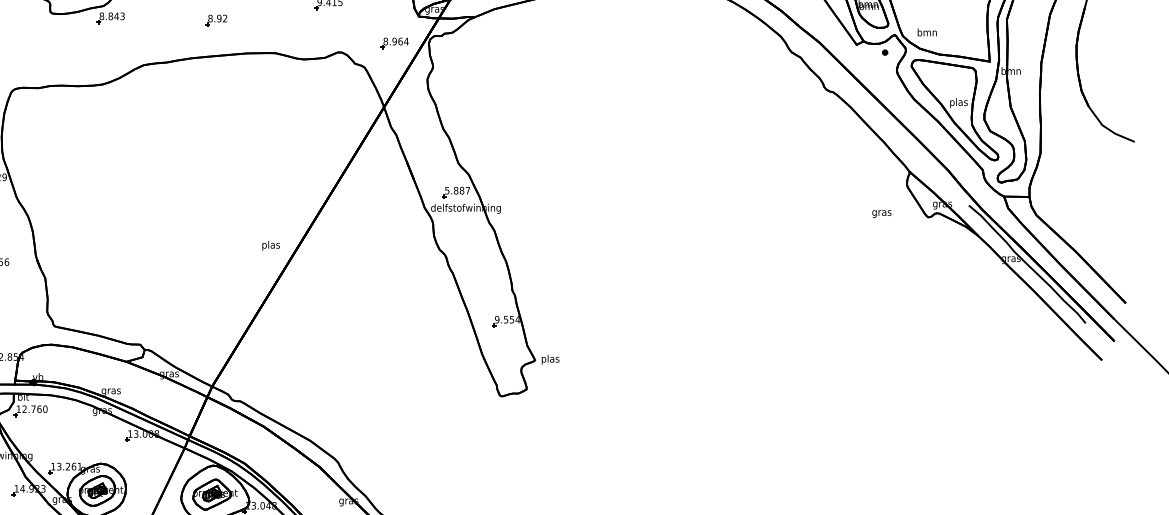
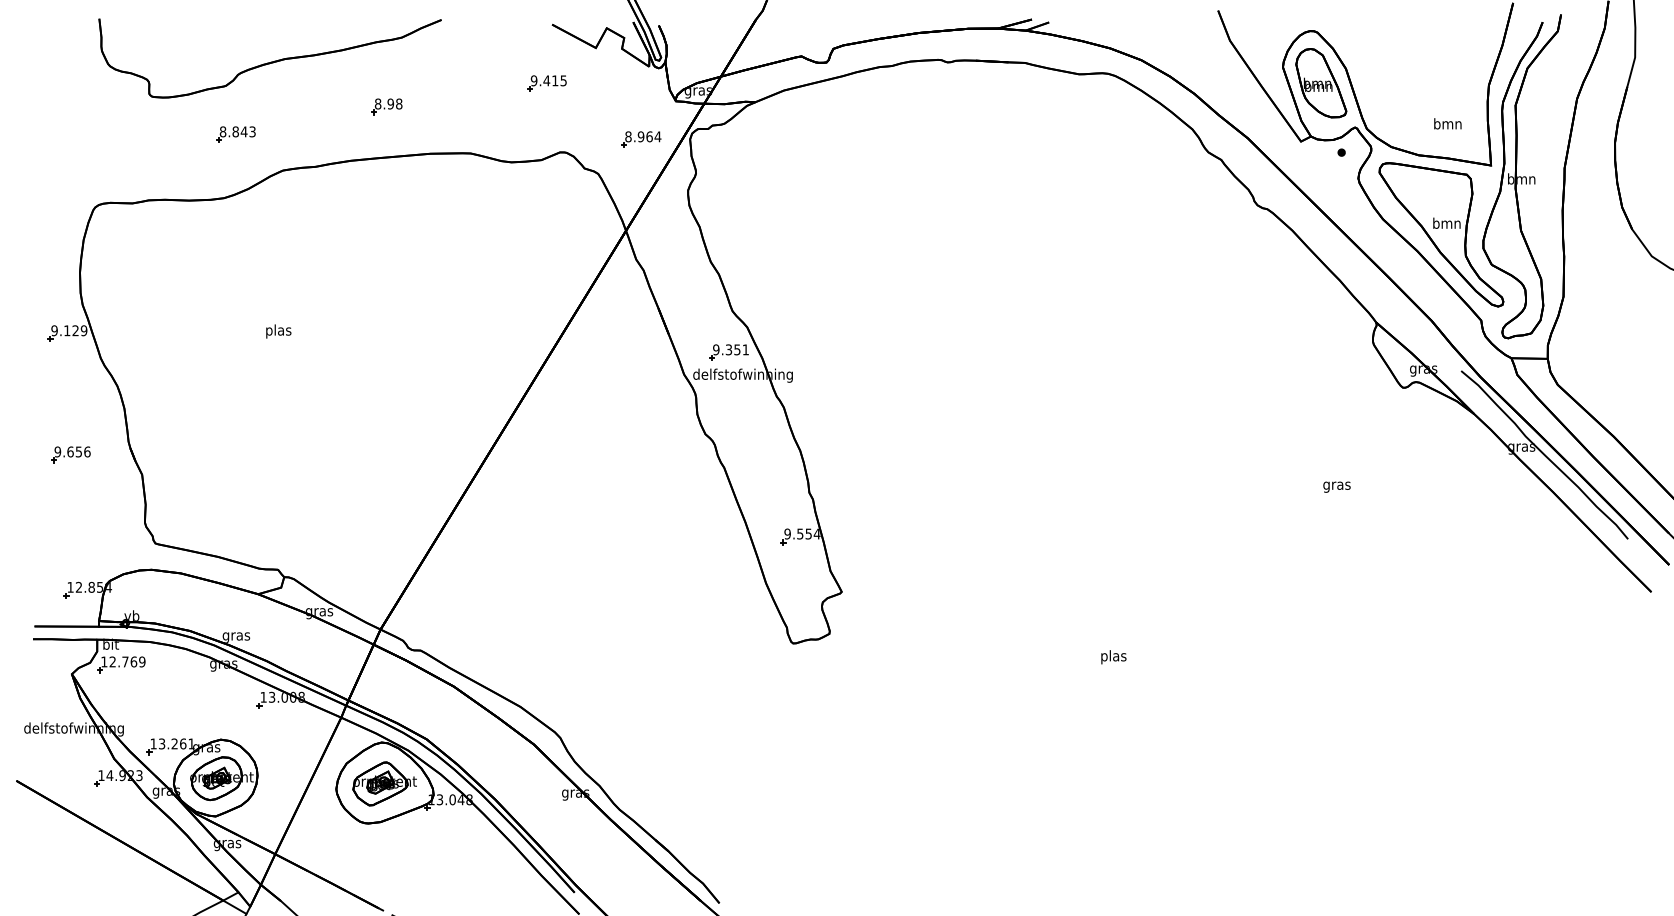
part: (110, 18) -> (235, 134), moved
text: (225, 18) -> (399, 103), 8.92 -> 8.98
text: (927, 32) -> (1447, 123), moved
text: (958, 102) -> (1446, 224), plas -> bmn
text: (457, 190) -> (730, 349), 5.887 -> 9.351
text: (881, 213) -> (1336, 486), moved
text: (270, 245) -> (278, 331), moved
text: (550, 359) -> (1113, 657), moved
text: (45, 409) -> (142, 662), 12.760 -> 12.769

